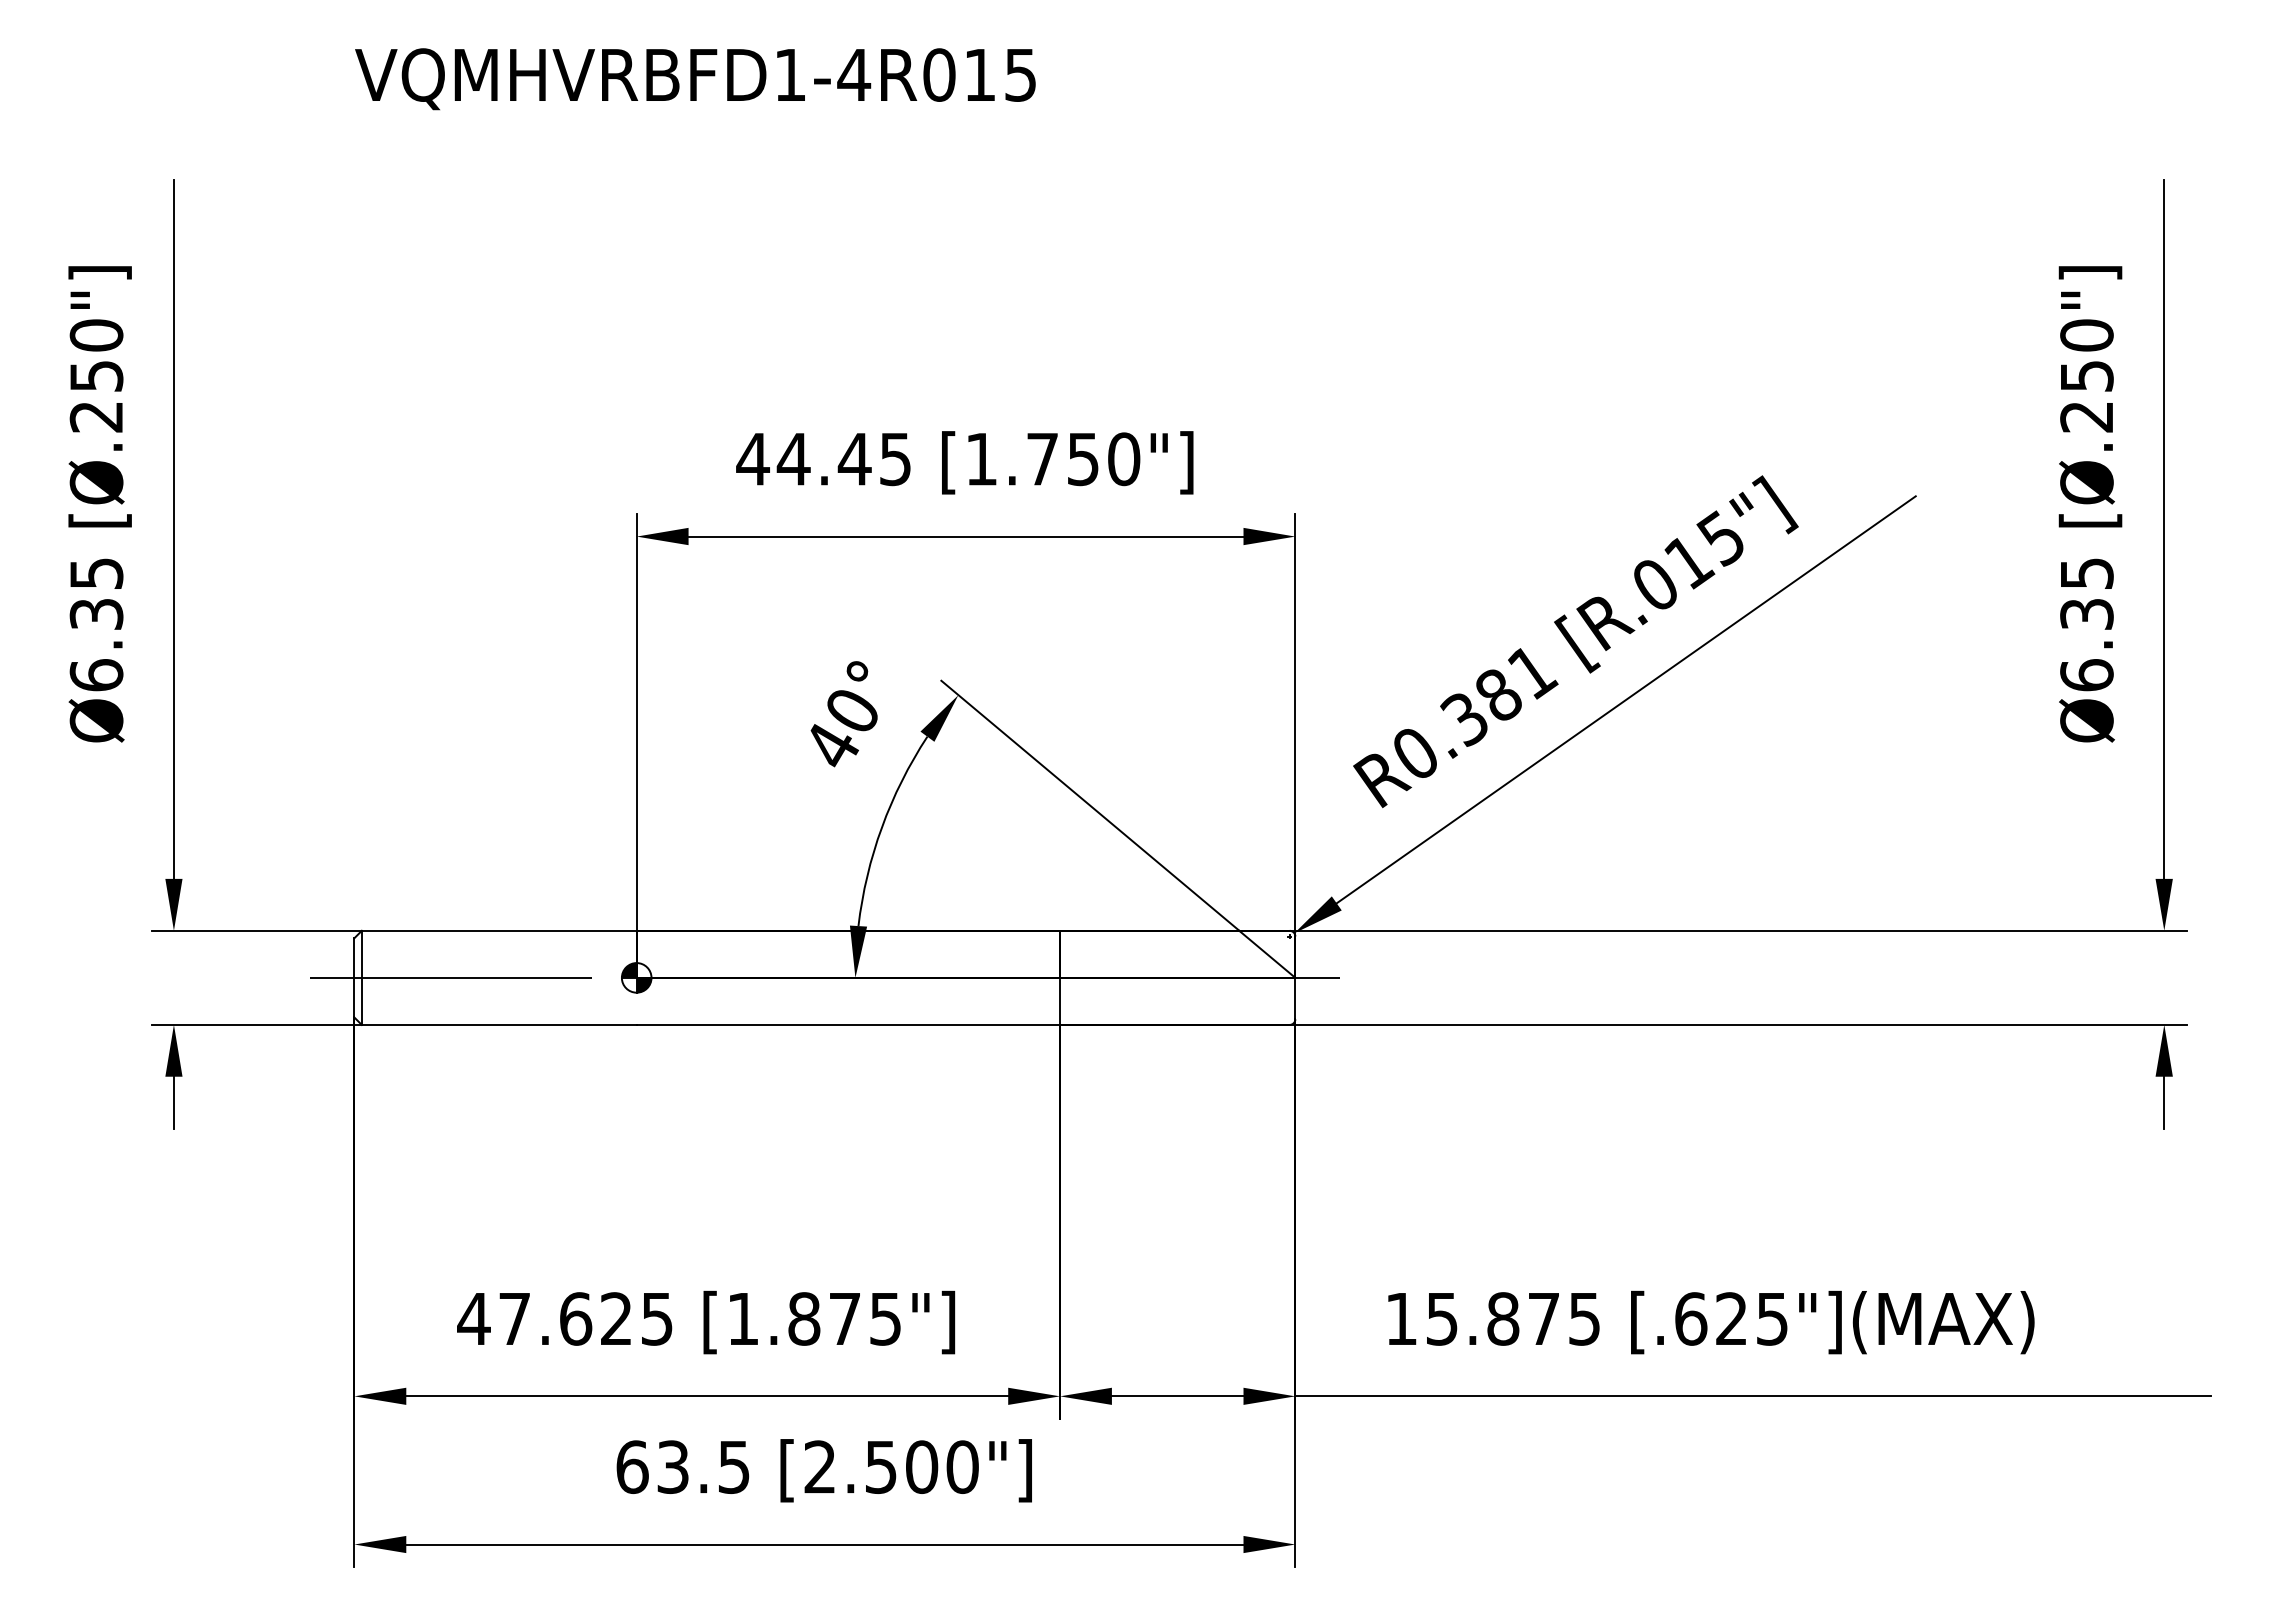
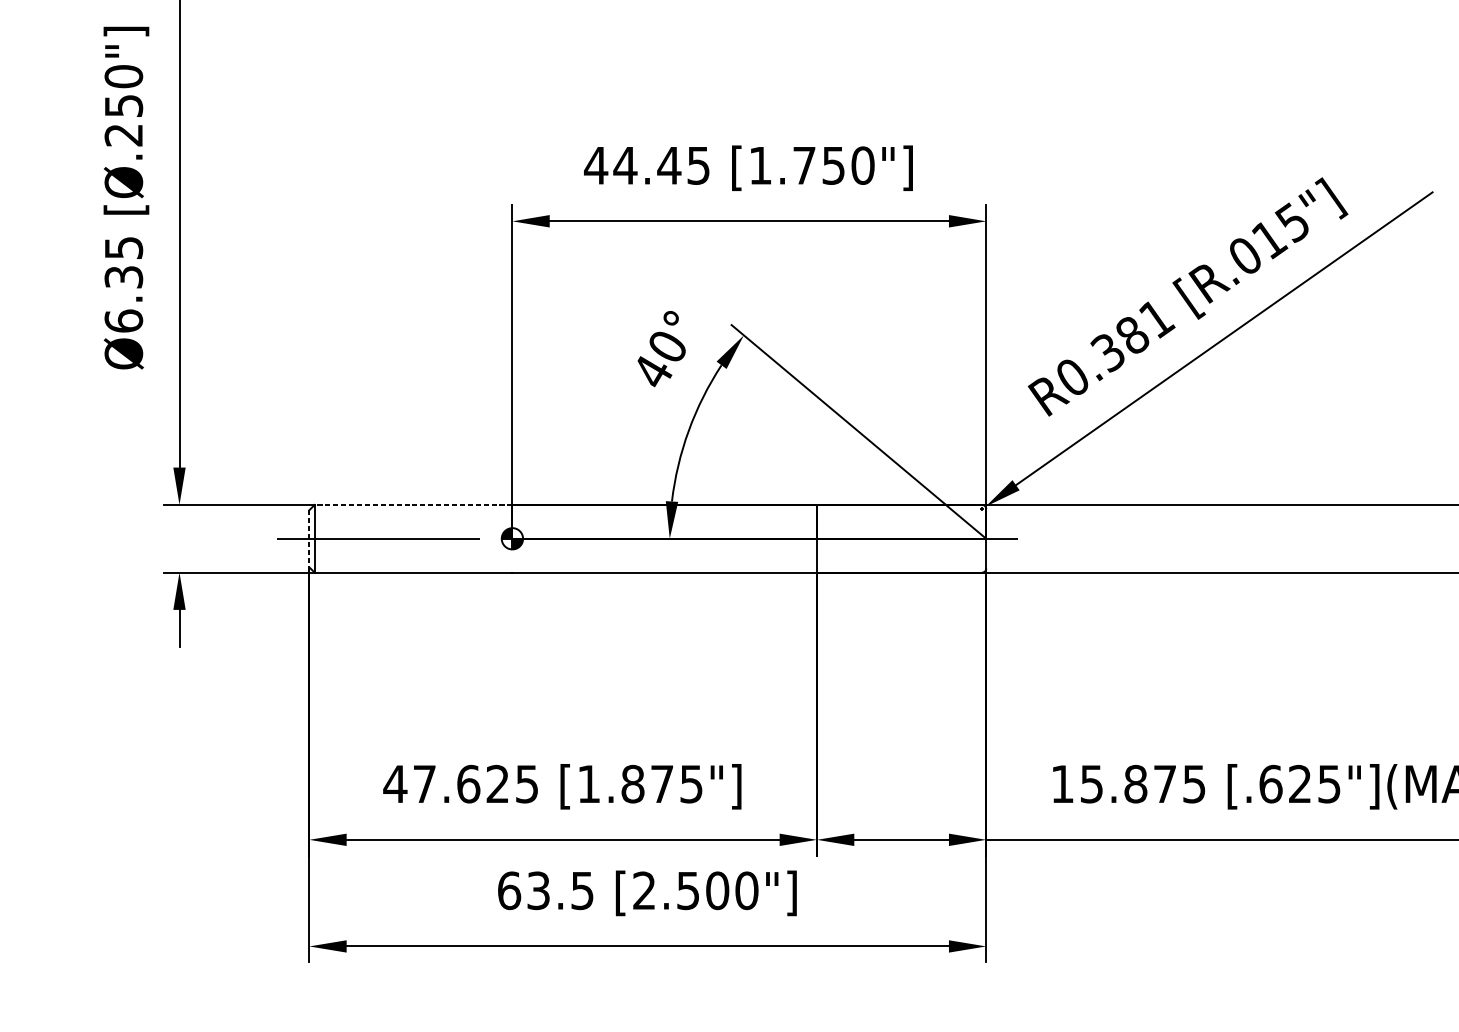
line: (498, 930) -> (412, 504), solid -> dashed
line: (354, 977) -> (309, 538), solid -> dashed

